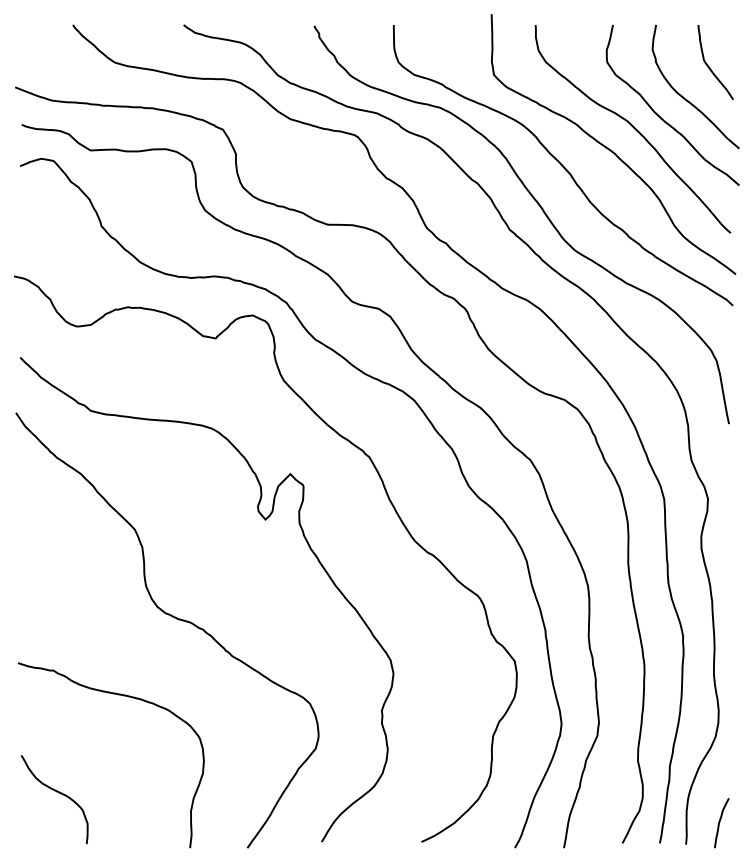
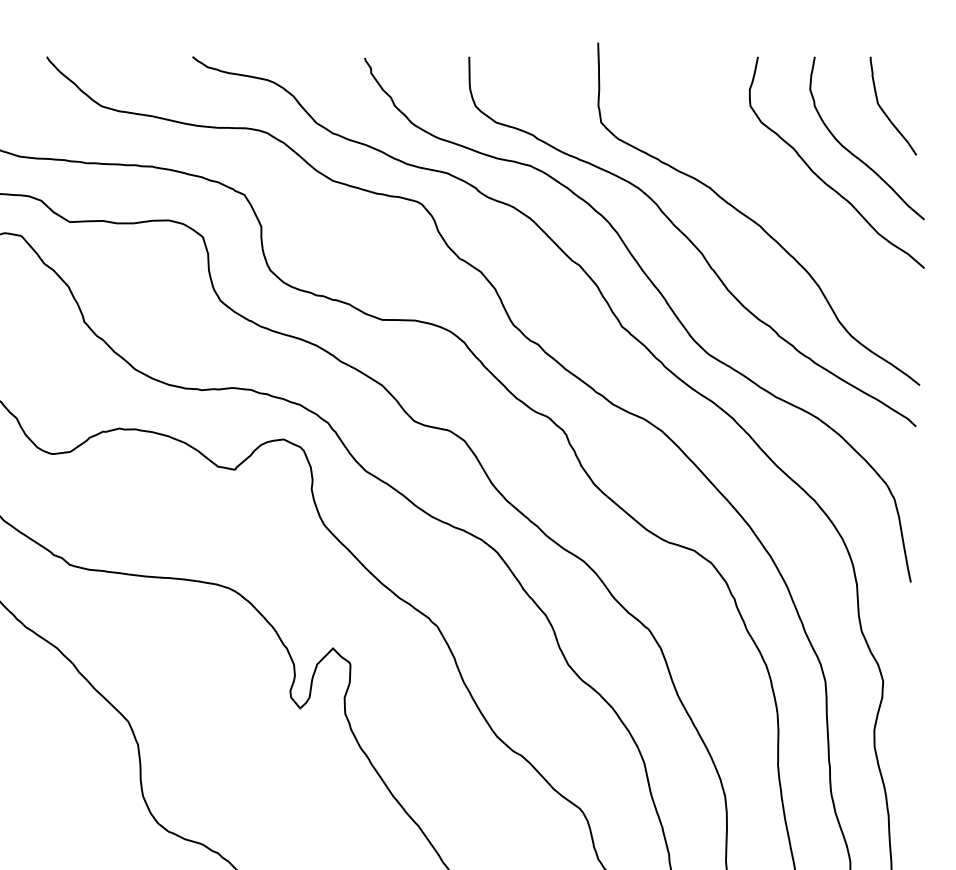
curve: (633, 128) -> (785, 193), removed

